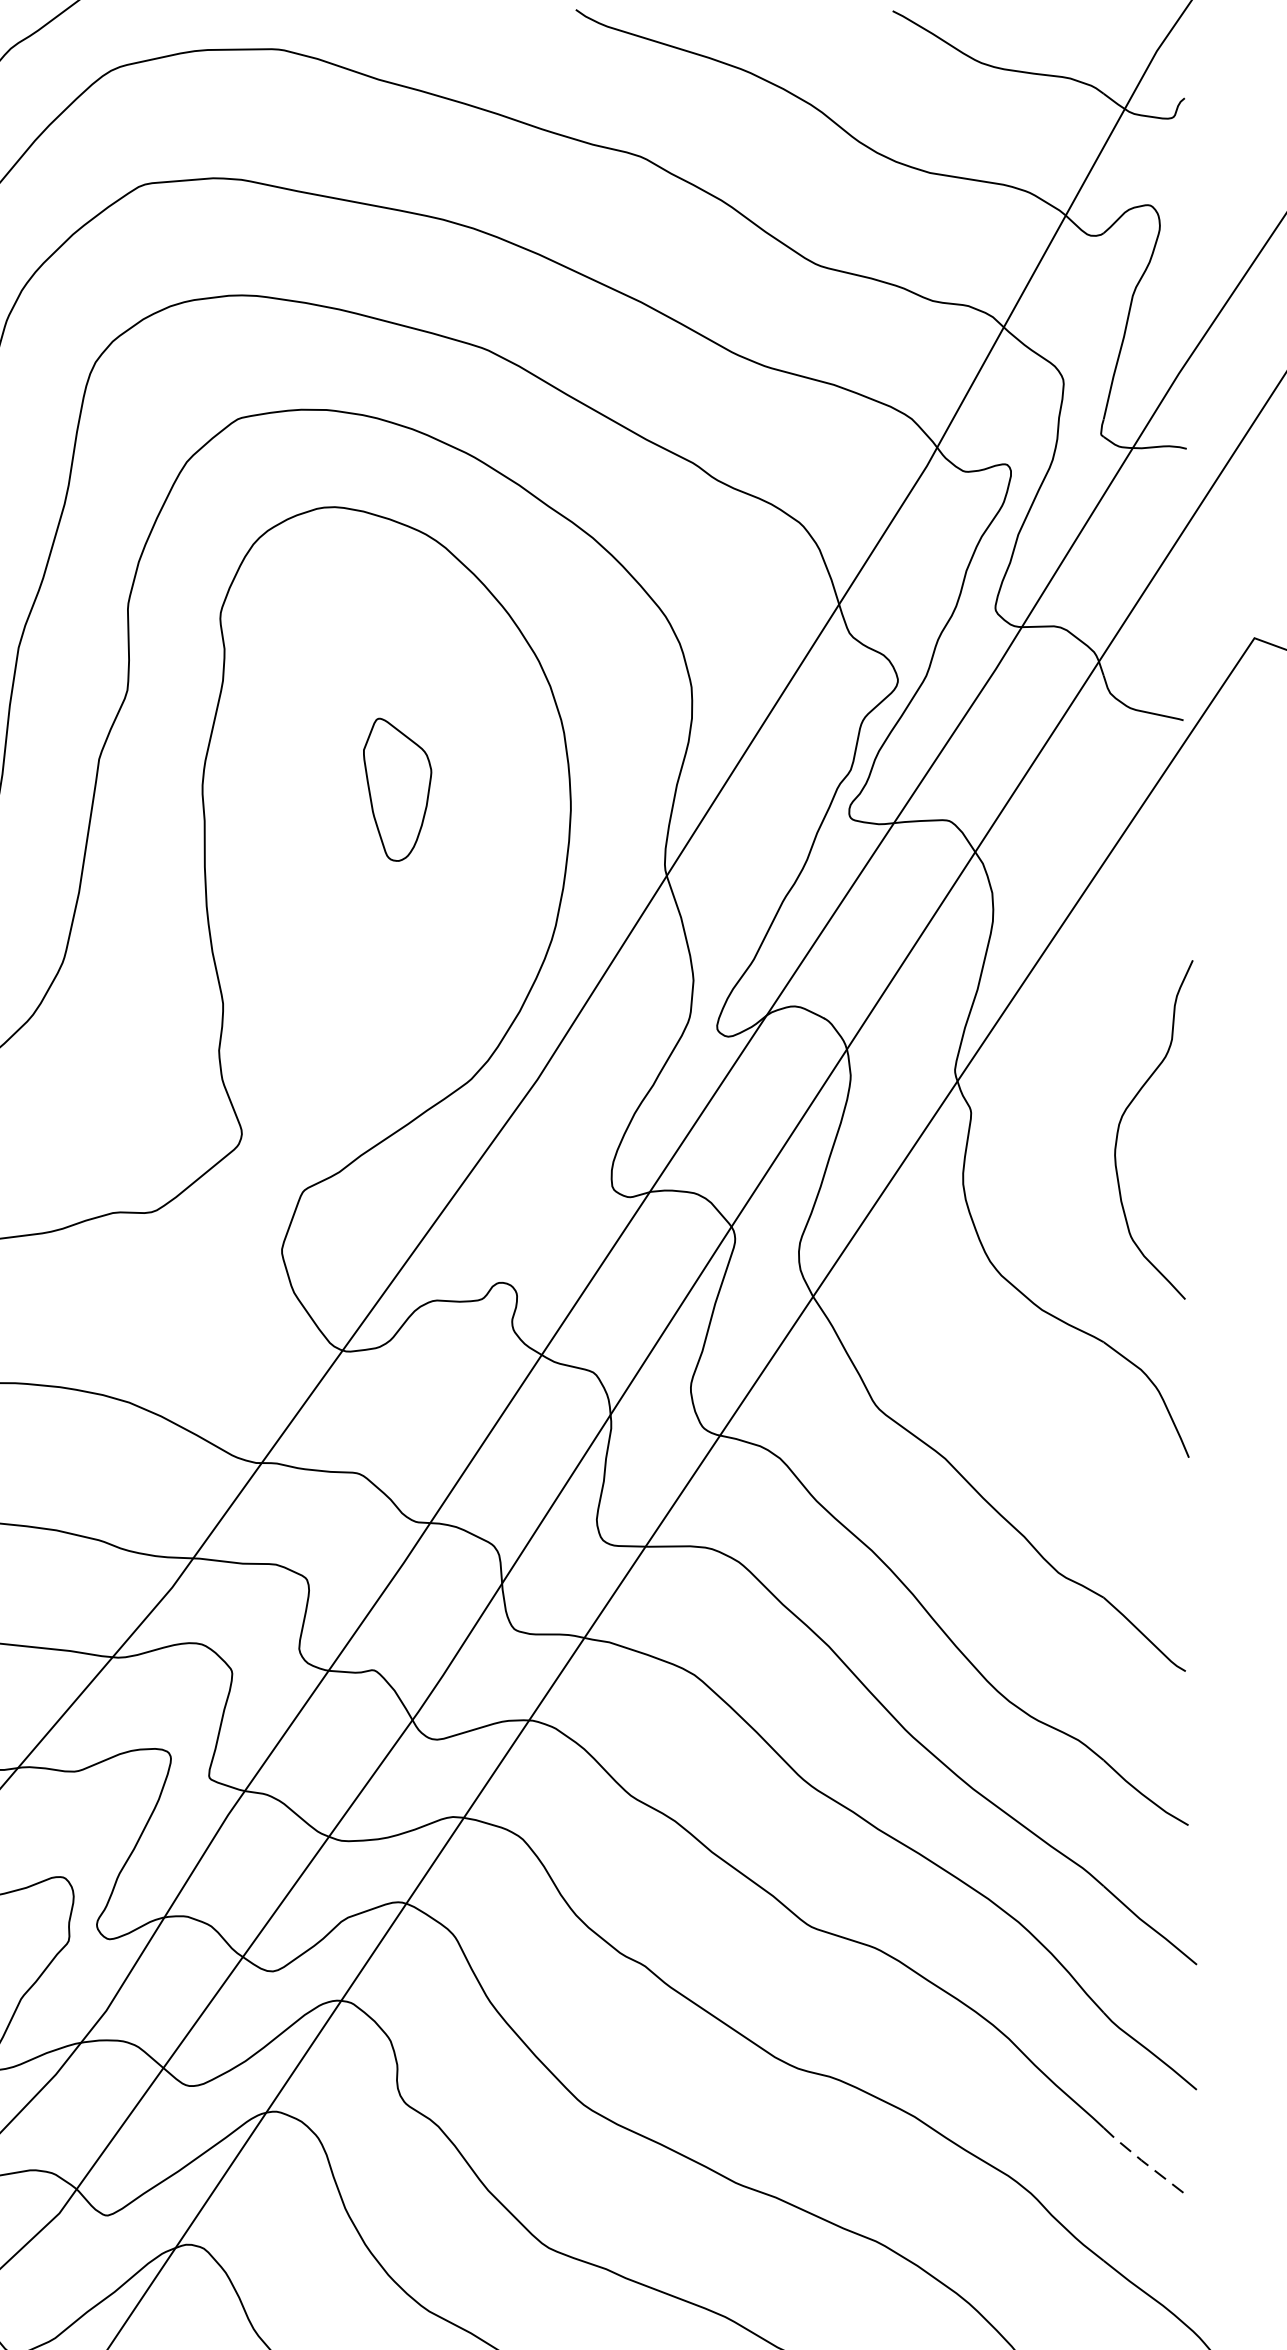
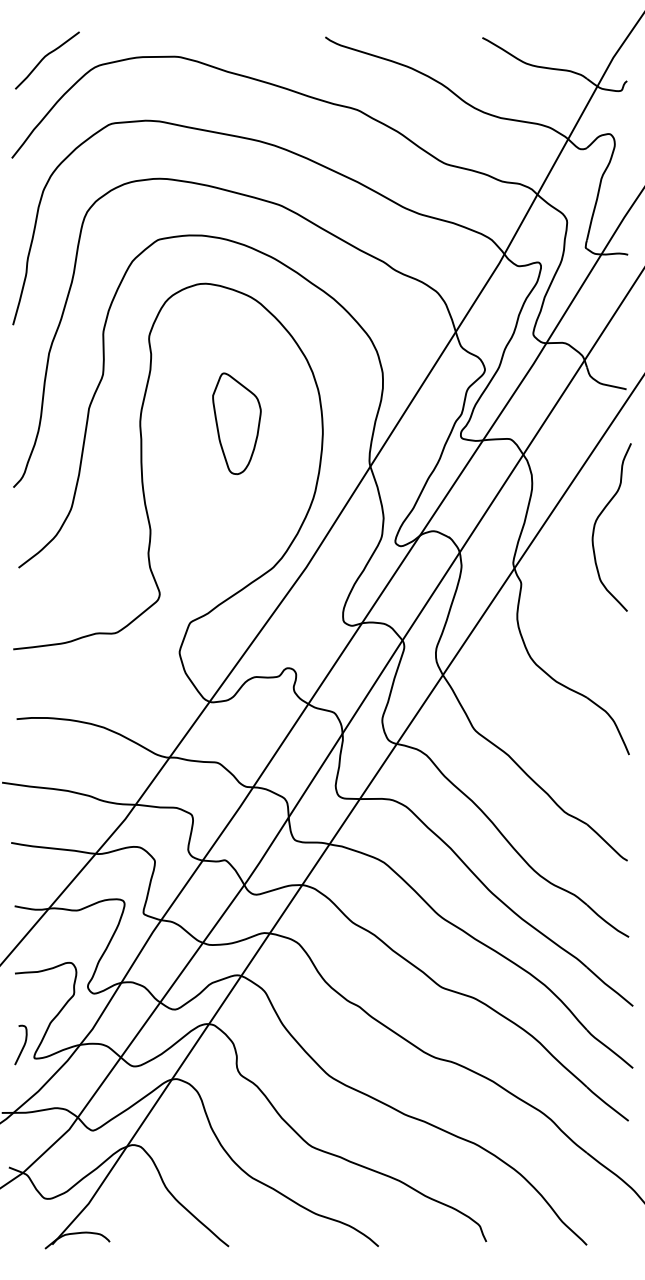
part: (396, 789) -> (236, 423), size x1.43
curve: (1122, 1121) -> (596, 523), moved
line: (1143, 2160) -> (606, 1103), dashed -> solid

